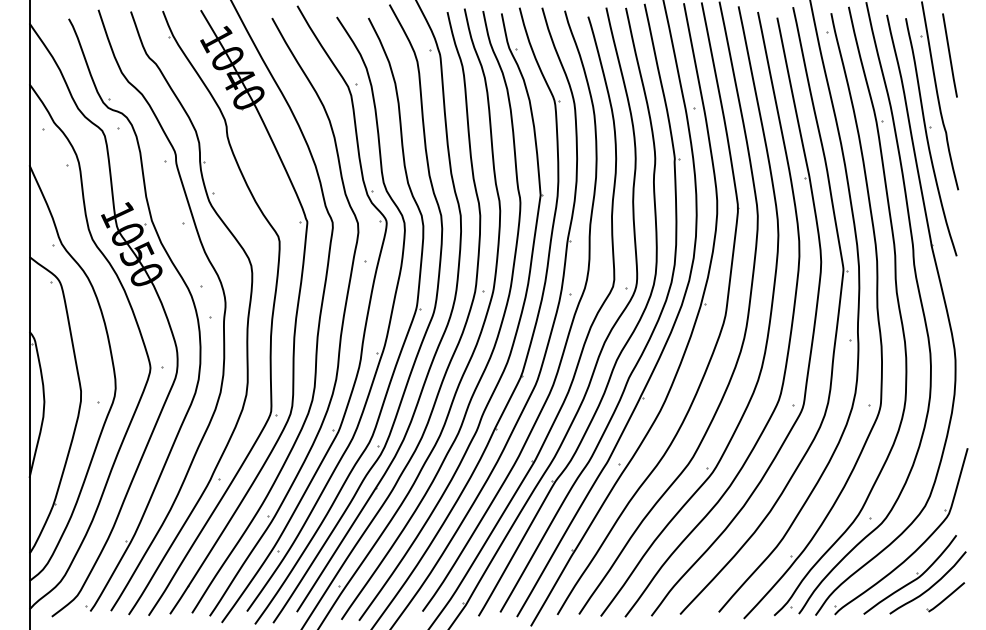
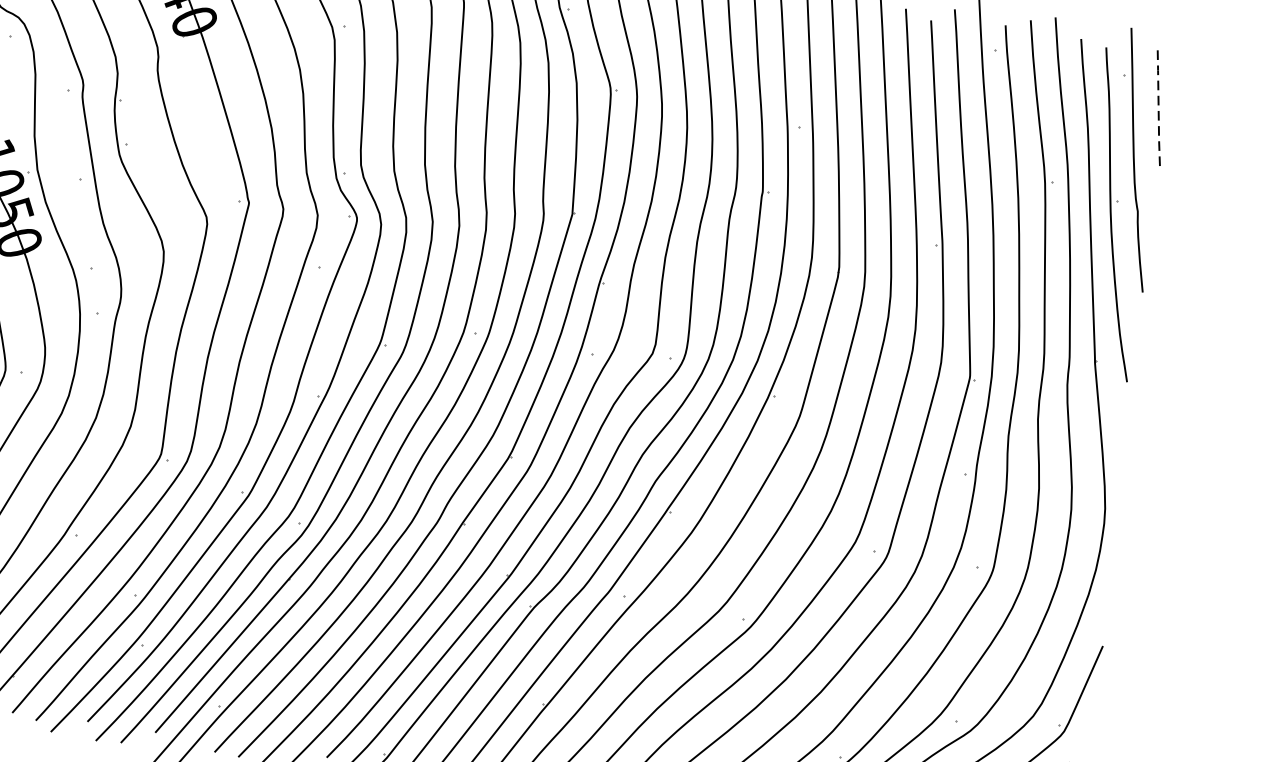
line: (949, 55) -> (1158, 107), solid -> dashed

